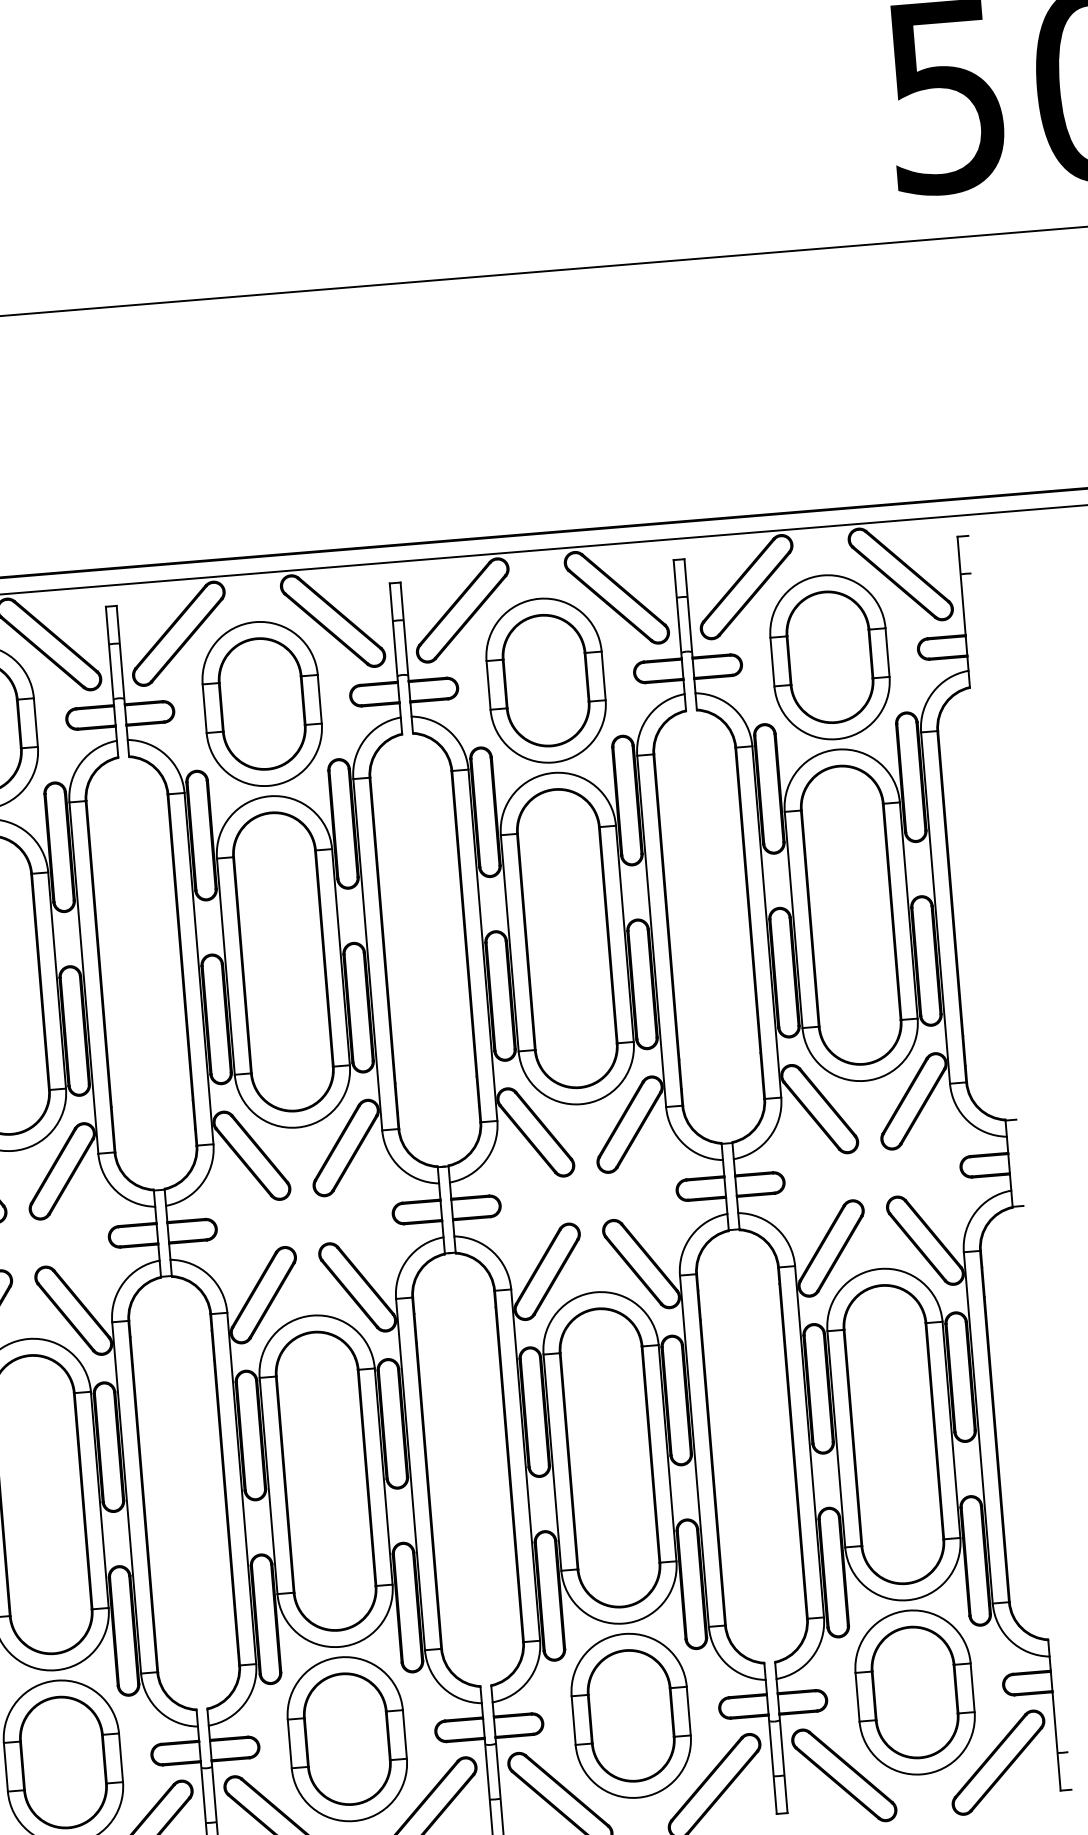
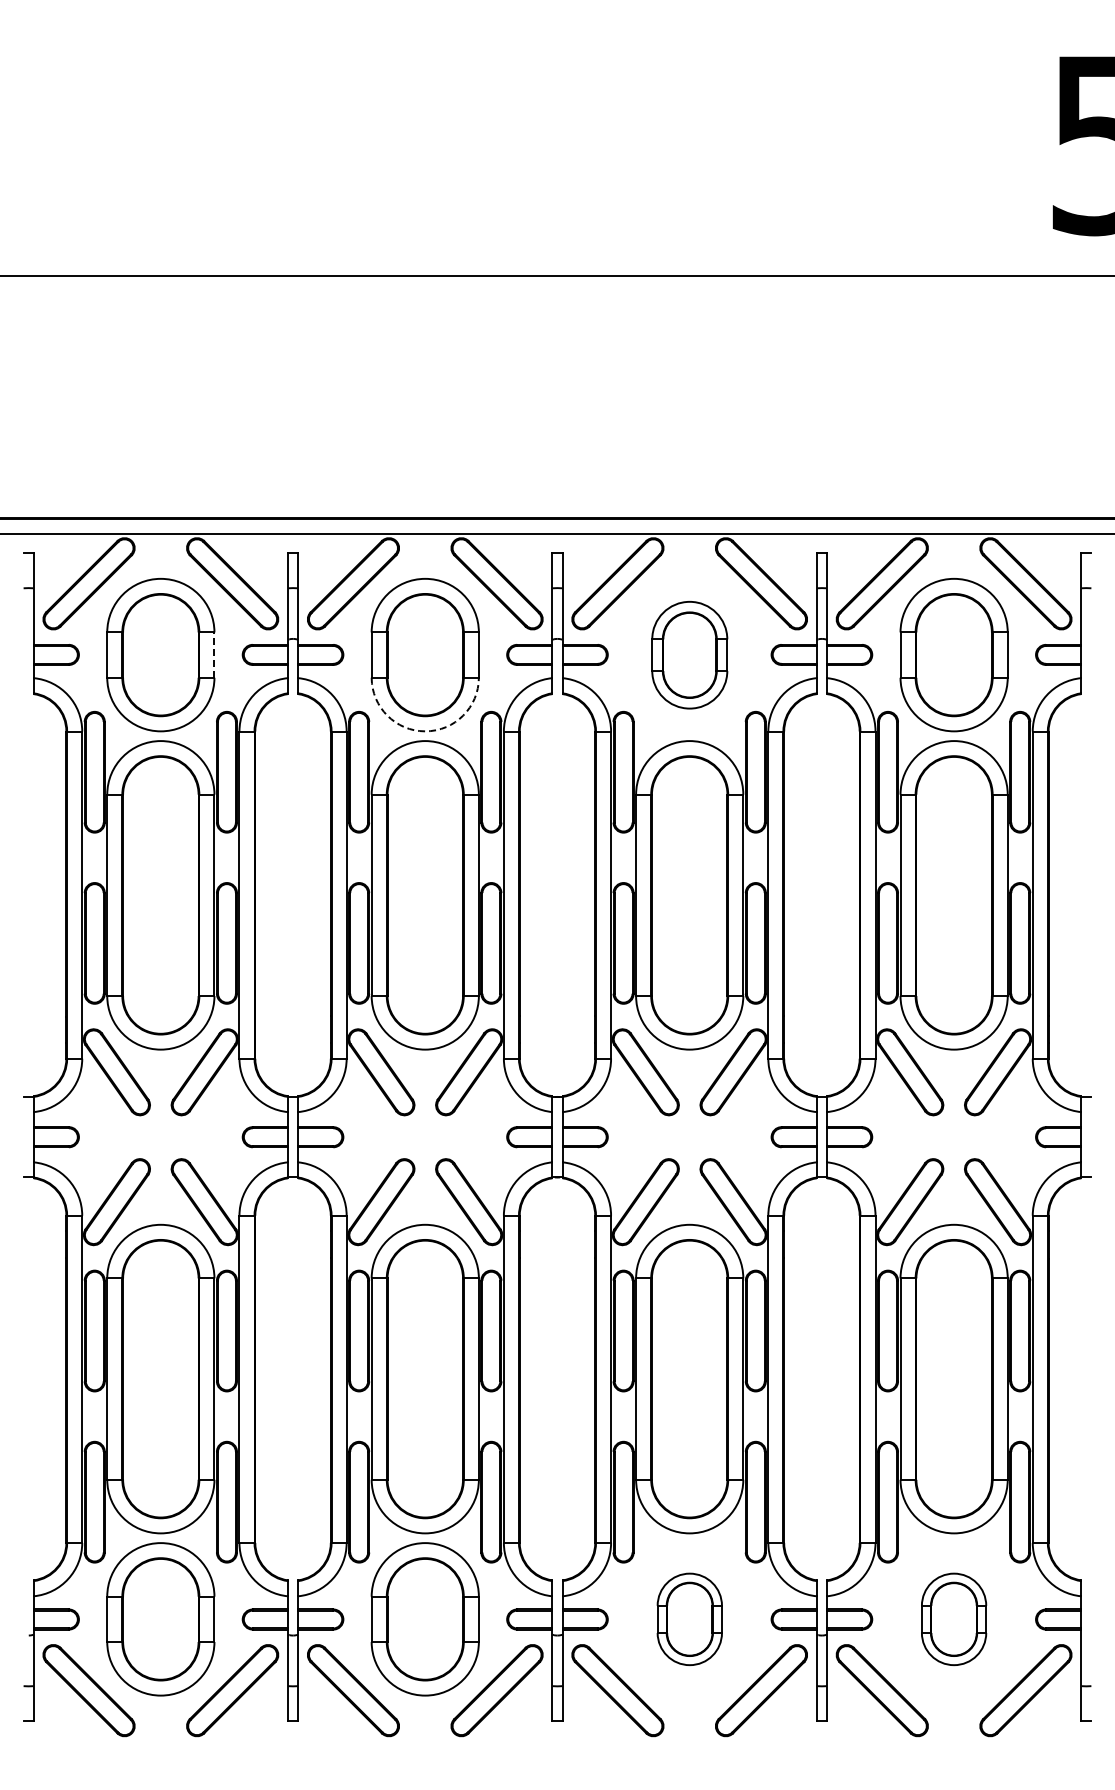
part: (545, 681) -> (689, 655), size x0.7
line: (35, 723) -> (214, 655), solid -> dashed
arc: (269, 786) -> (425, 731), solid -> dashed
part: (914, 1692) -> (953, 1619), size x0.6
part: (631, 1716) -> (689, 1619), size x0.6

